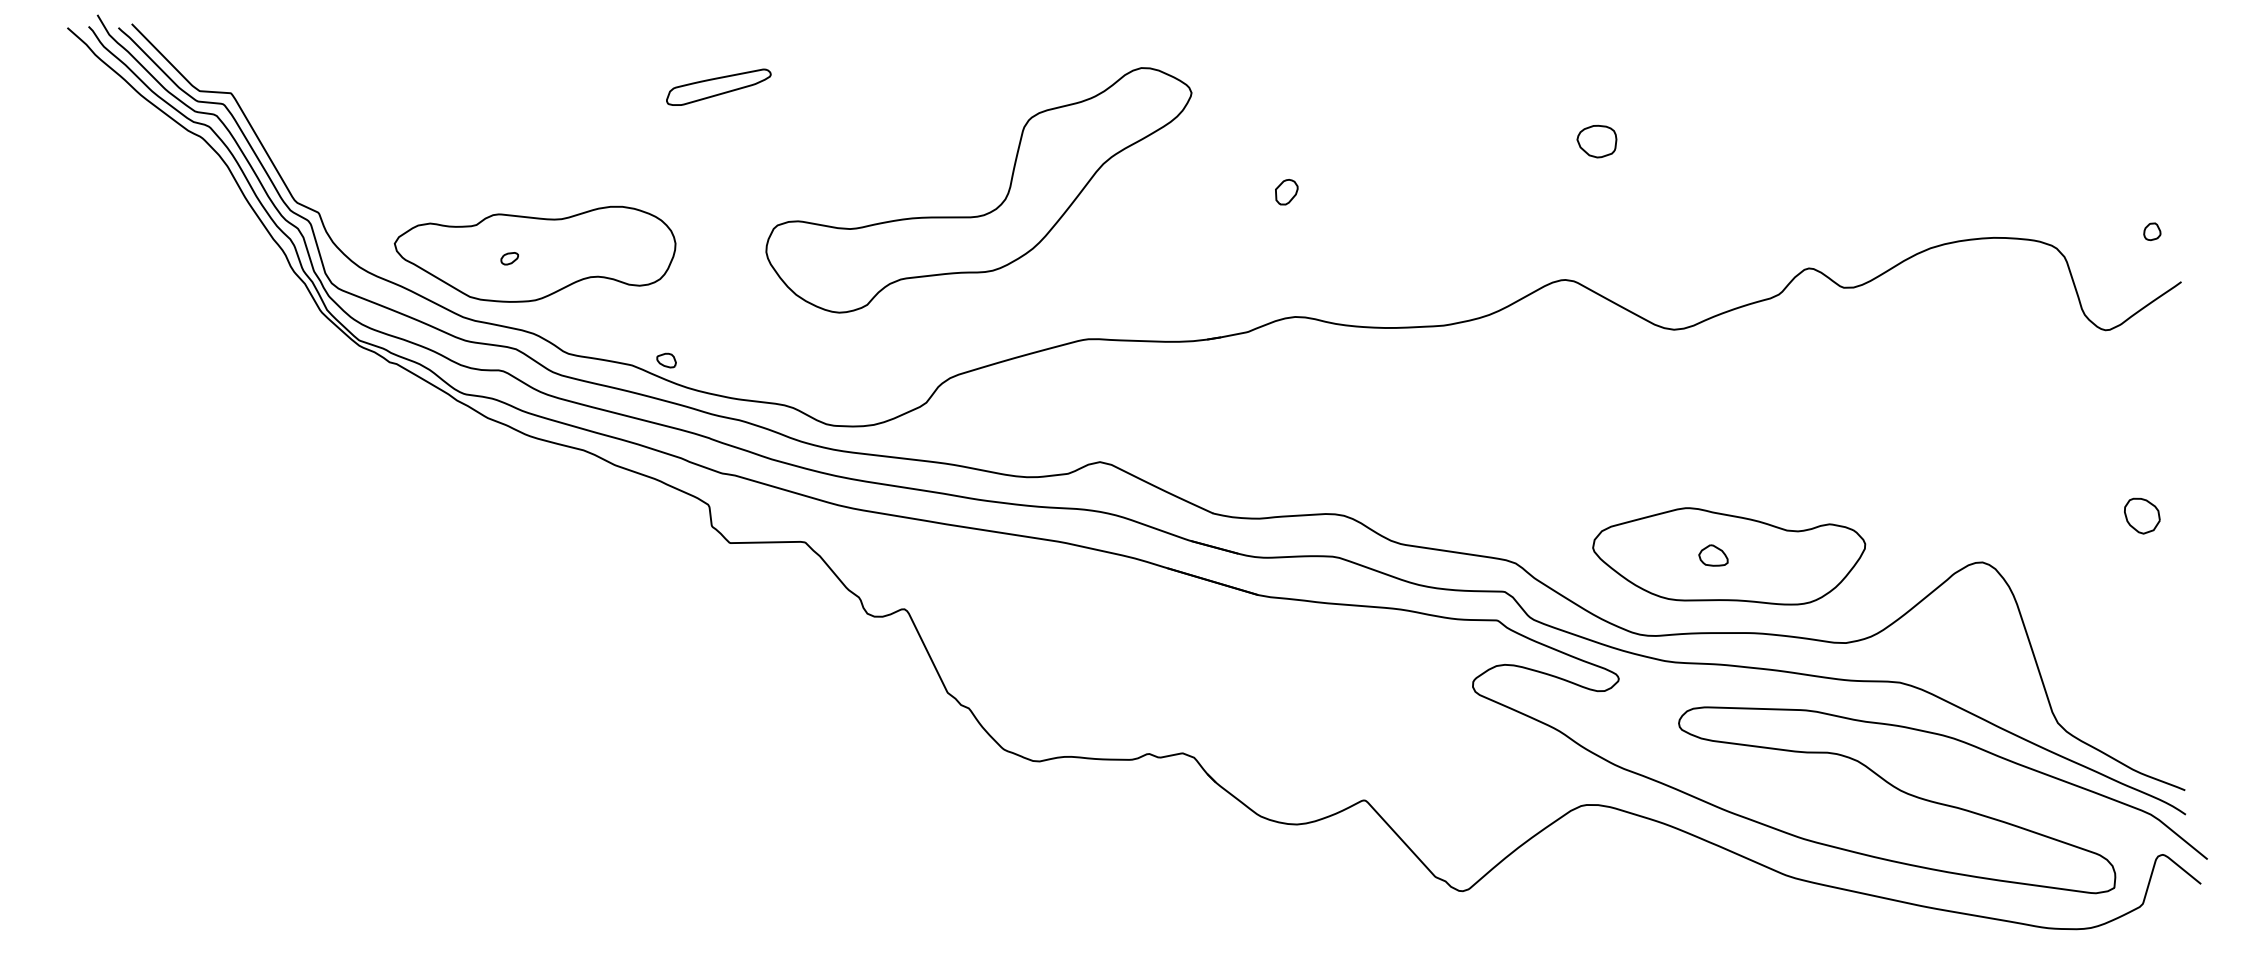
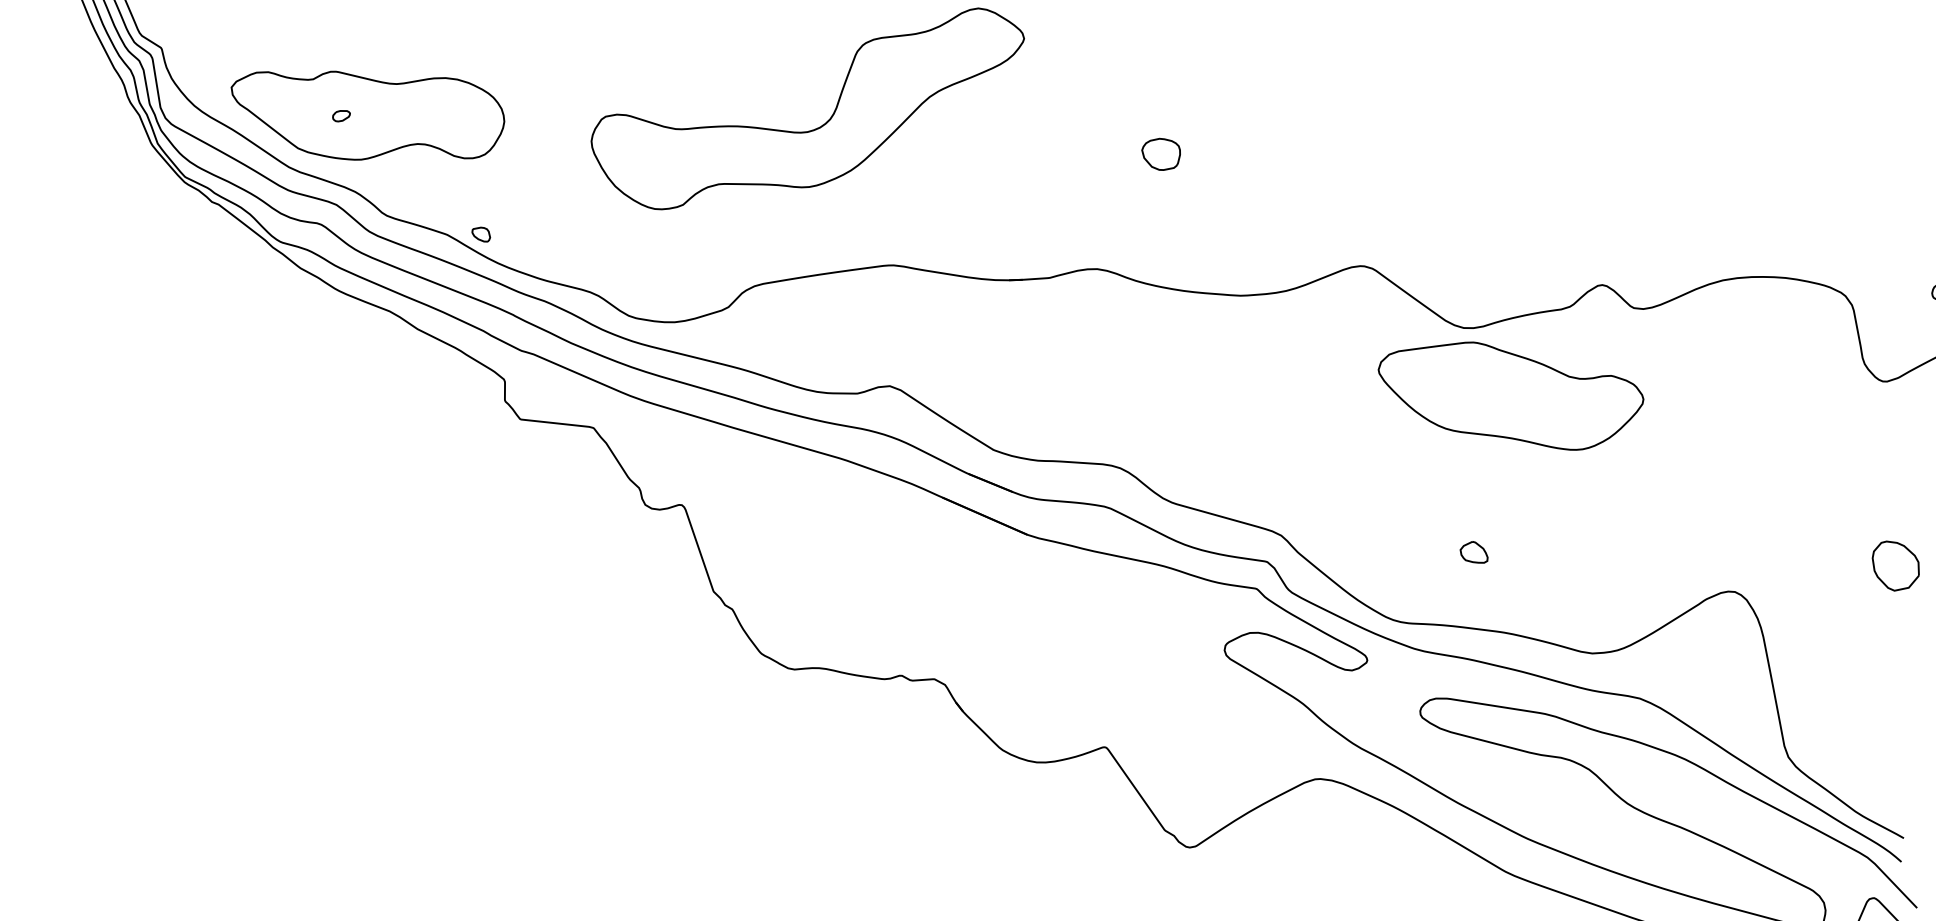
part: (1596, 141) -> (1160, 154), moved
part: (1286, 192) -> (1104, 147), removed
part: (2142, 515) -> (1896, 565), size x1.4
part: (1729, 556) -> (1510, 394), moved

